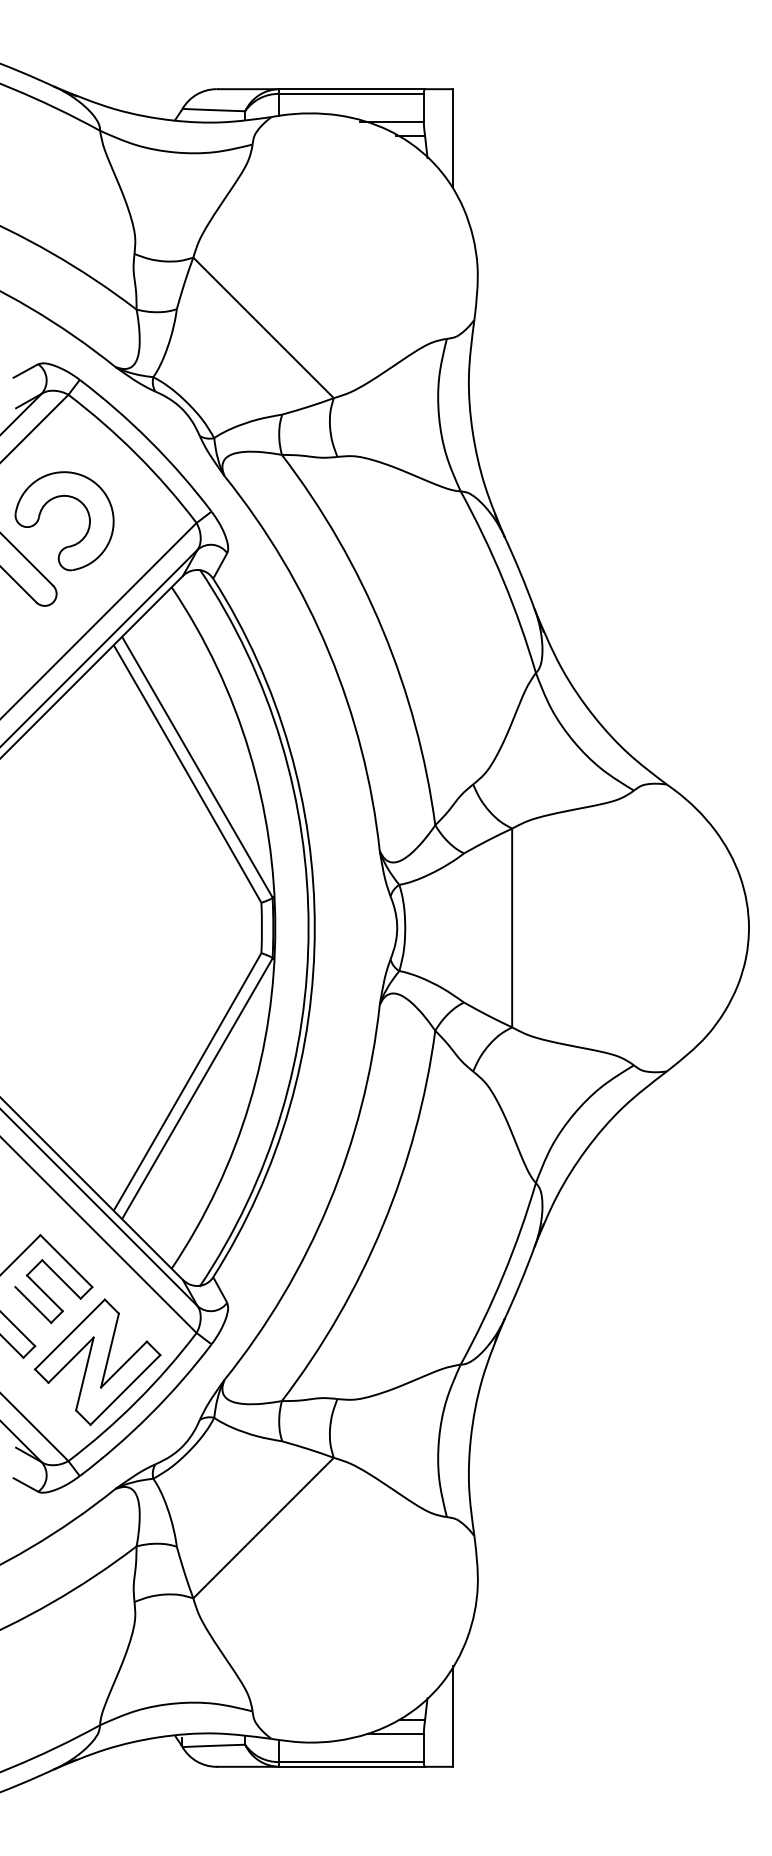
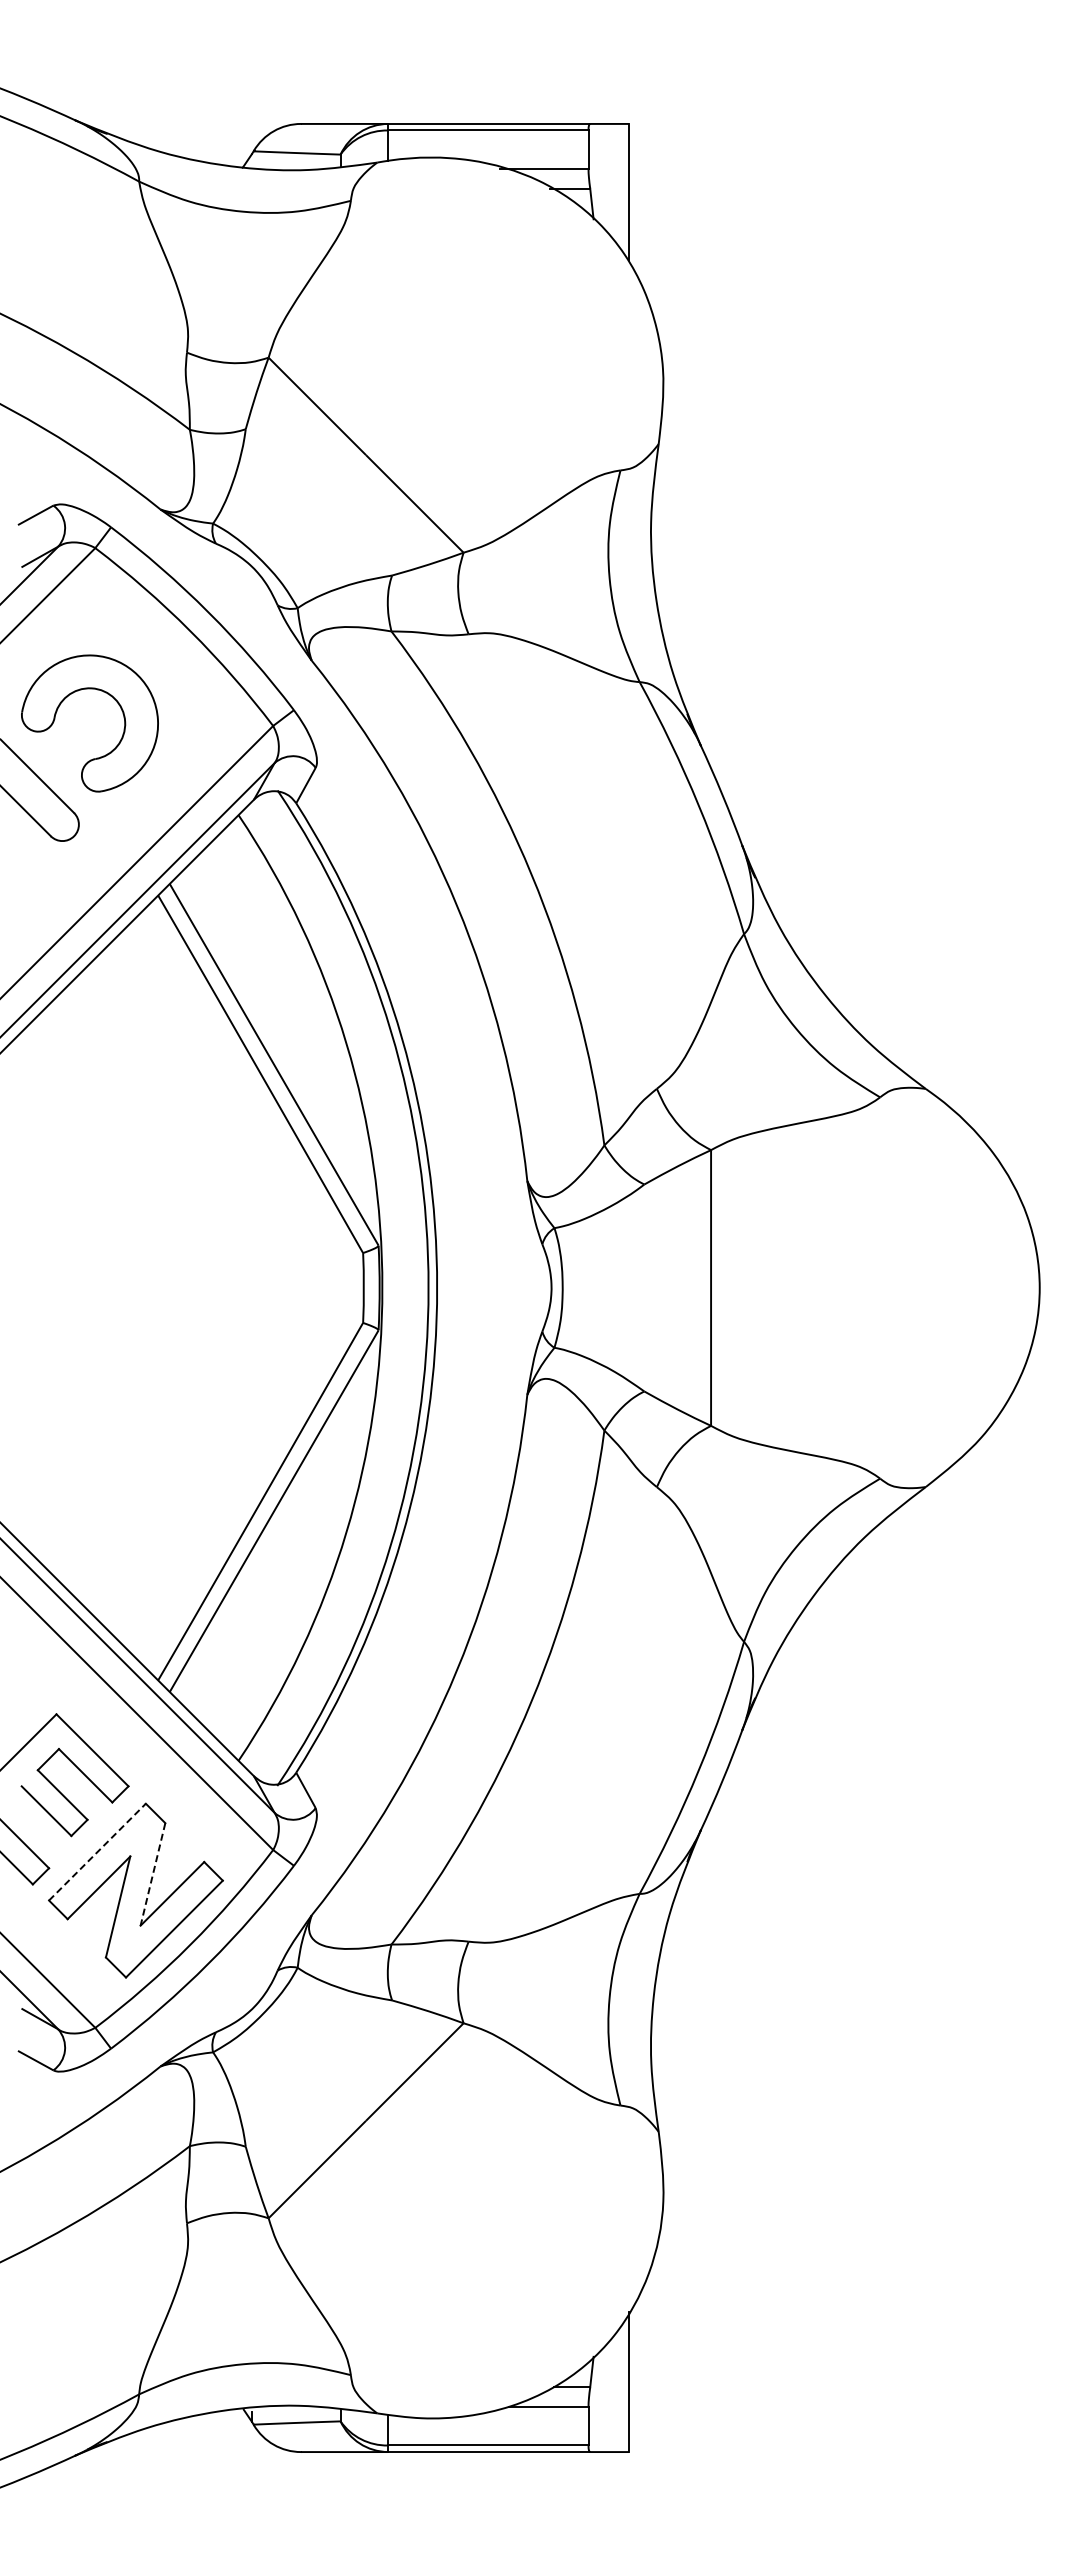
line: (70, 1334) -> (97, 1851), solid -> dashed
line: (109, 1350) -> (152, 1874), solid -> dashed

